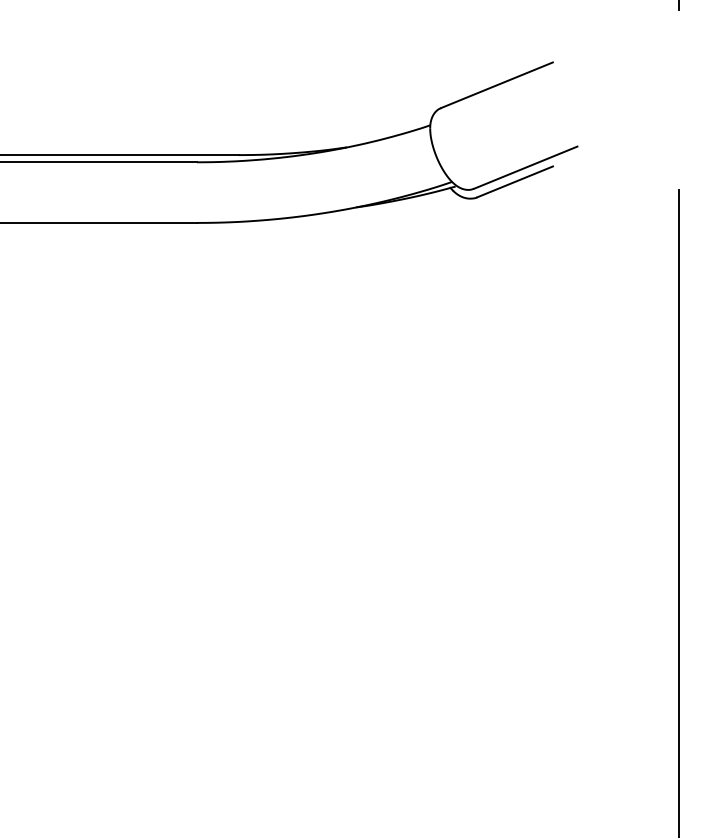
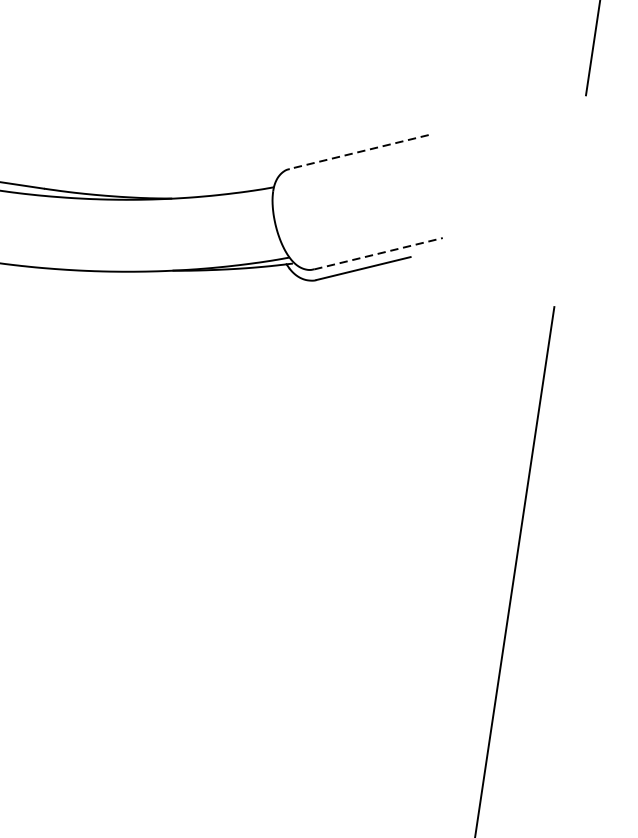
line: (496, 85) -> (358, 152), solid -> dashed
line: (525, 167) -> (378, 253), solid -> dashed

